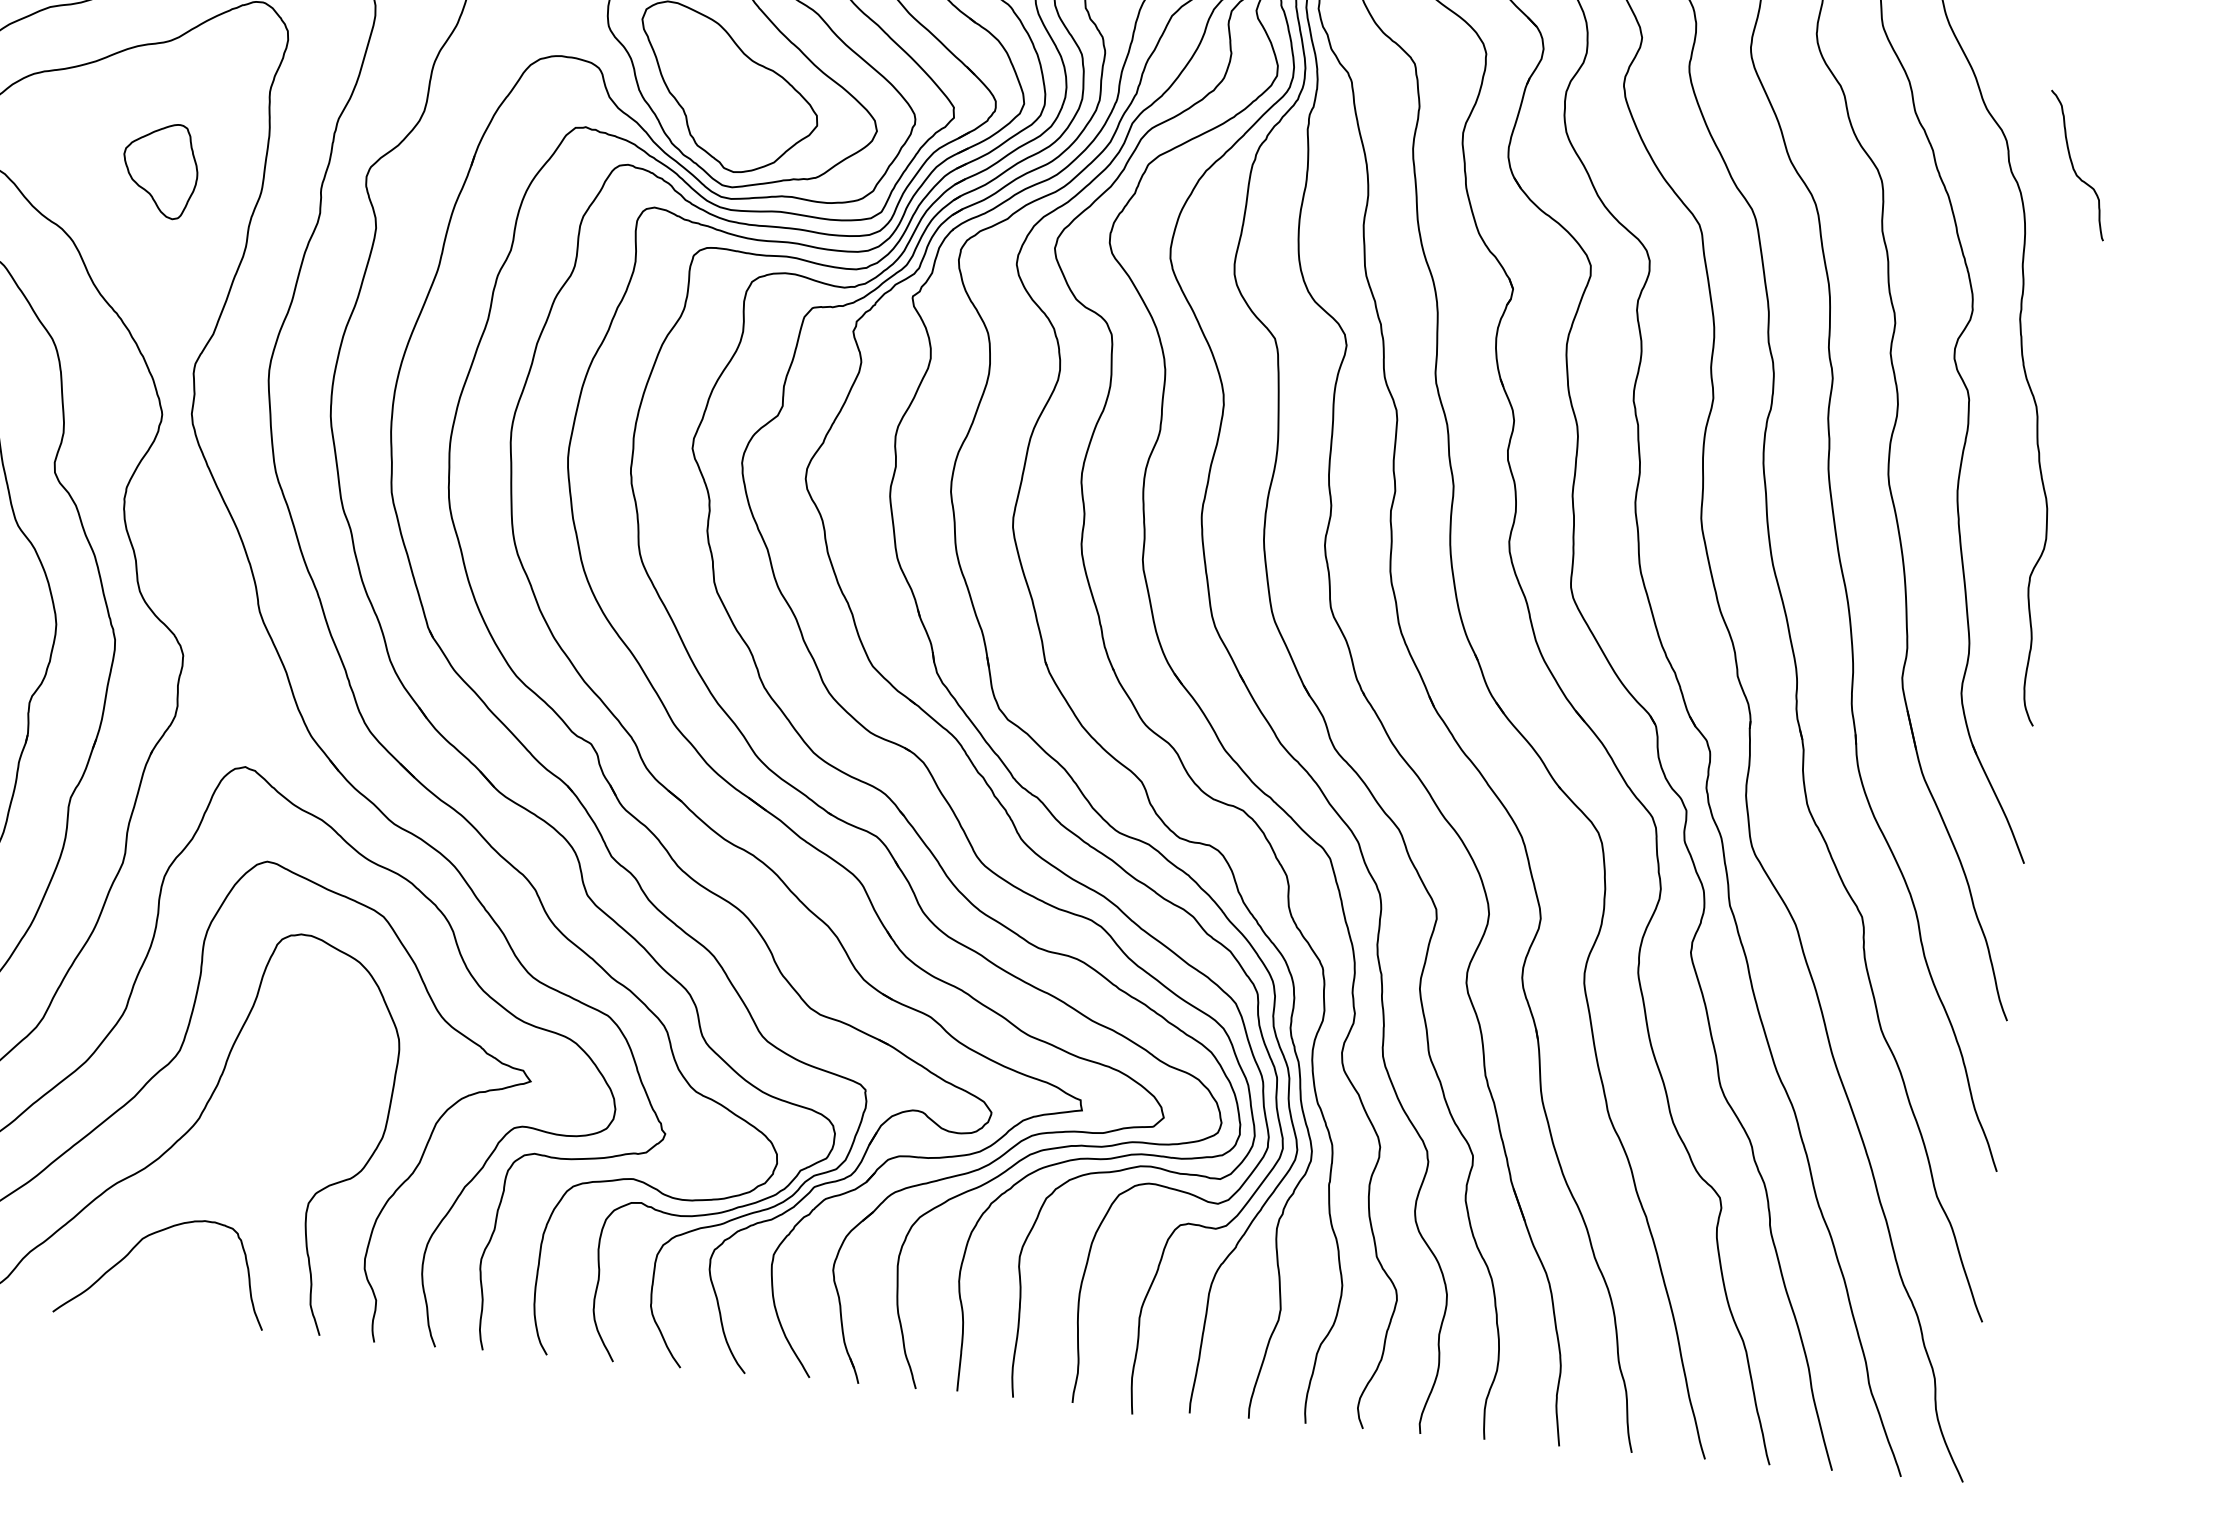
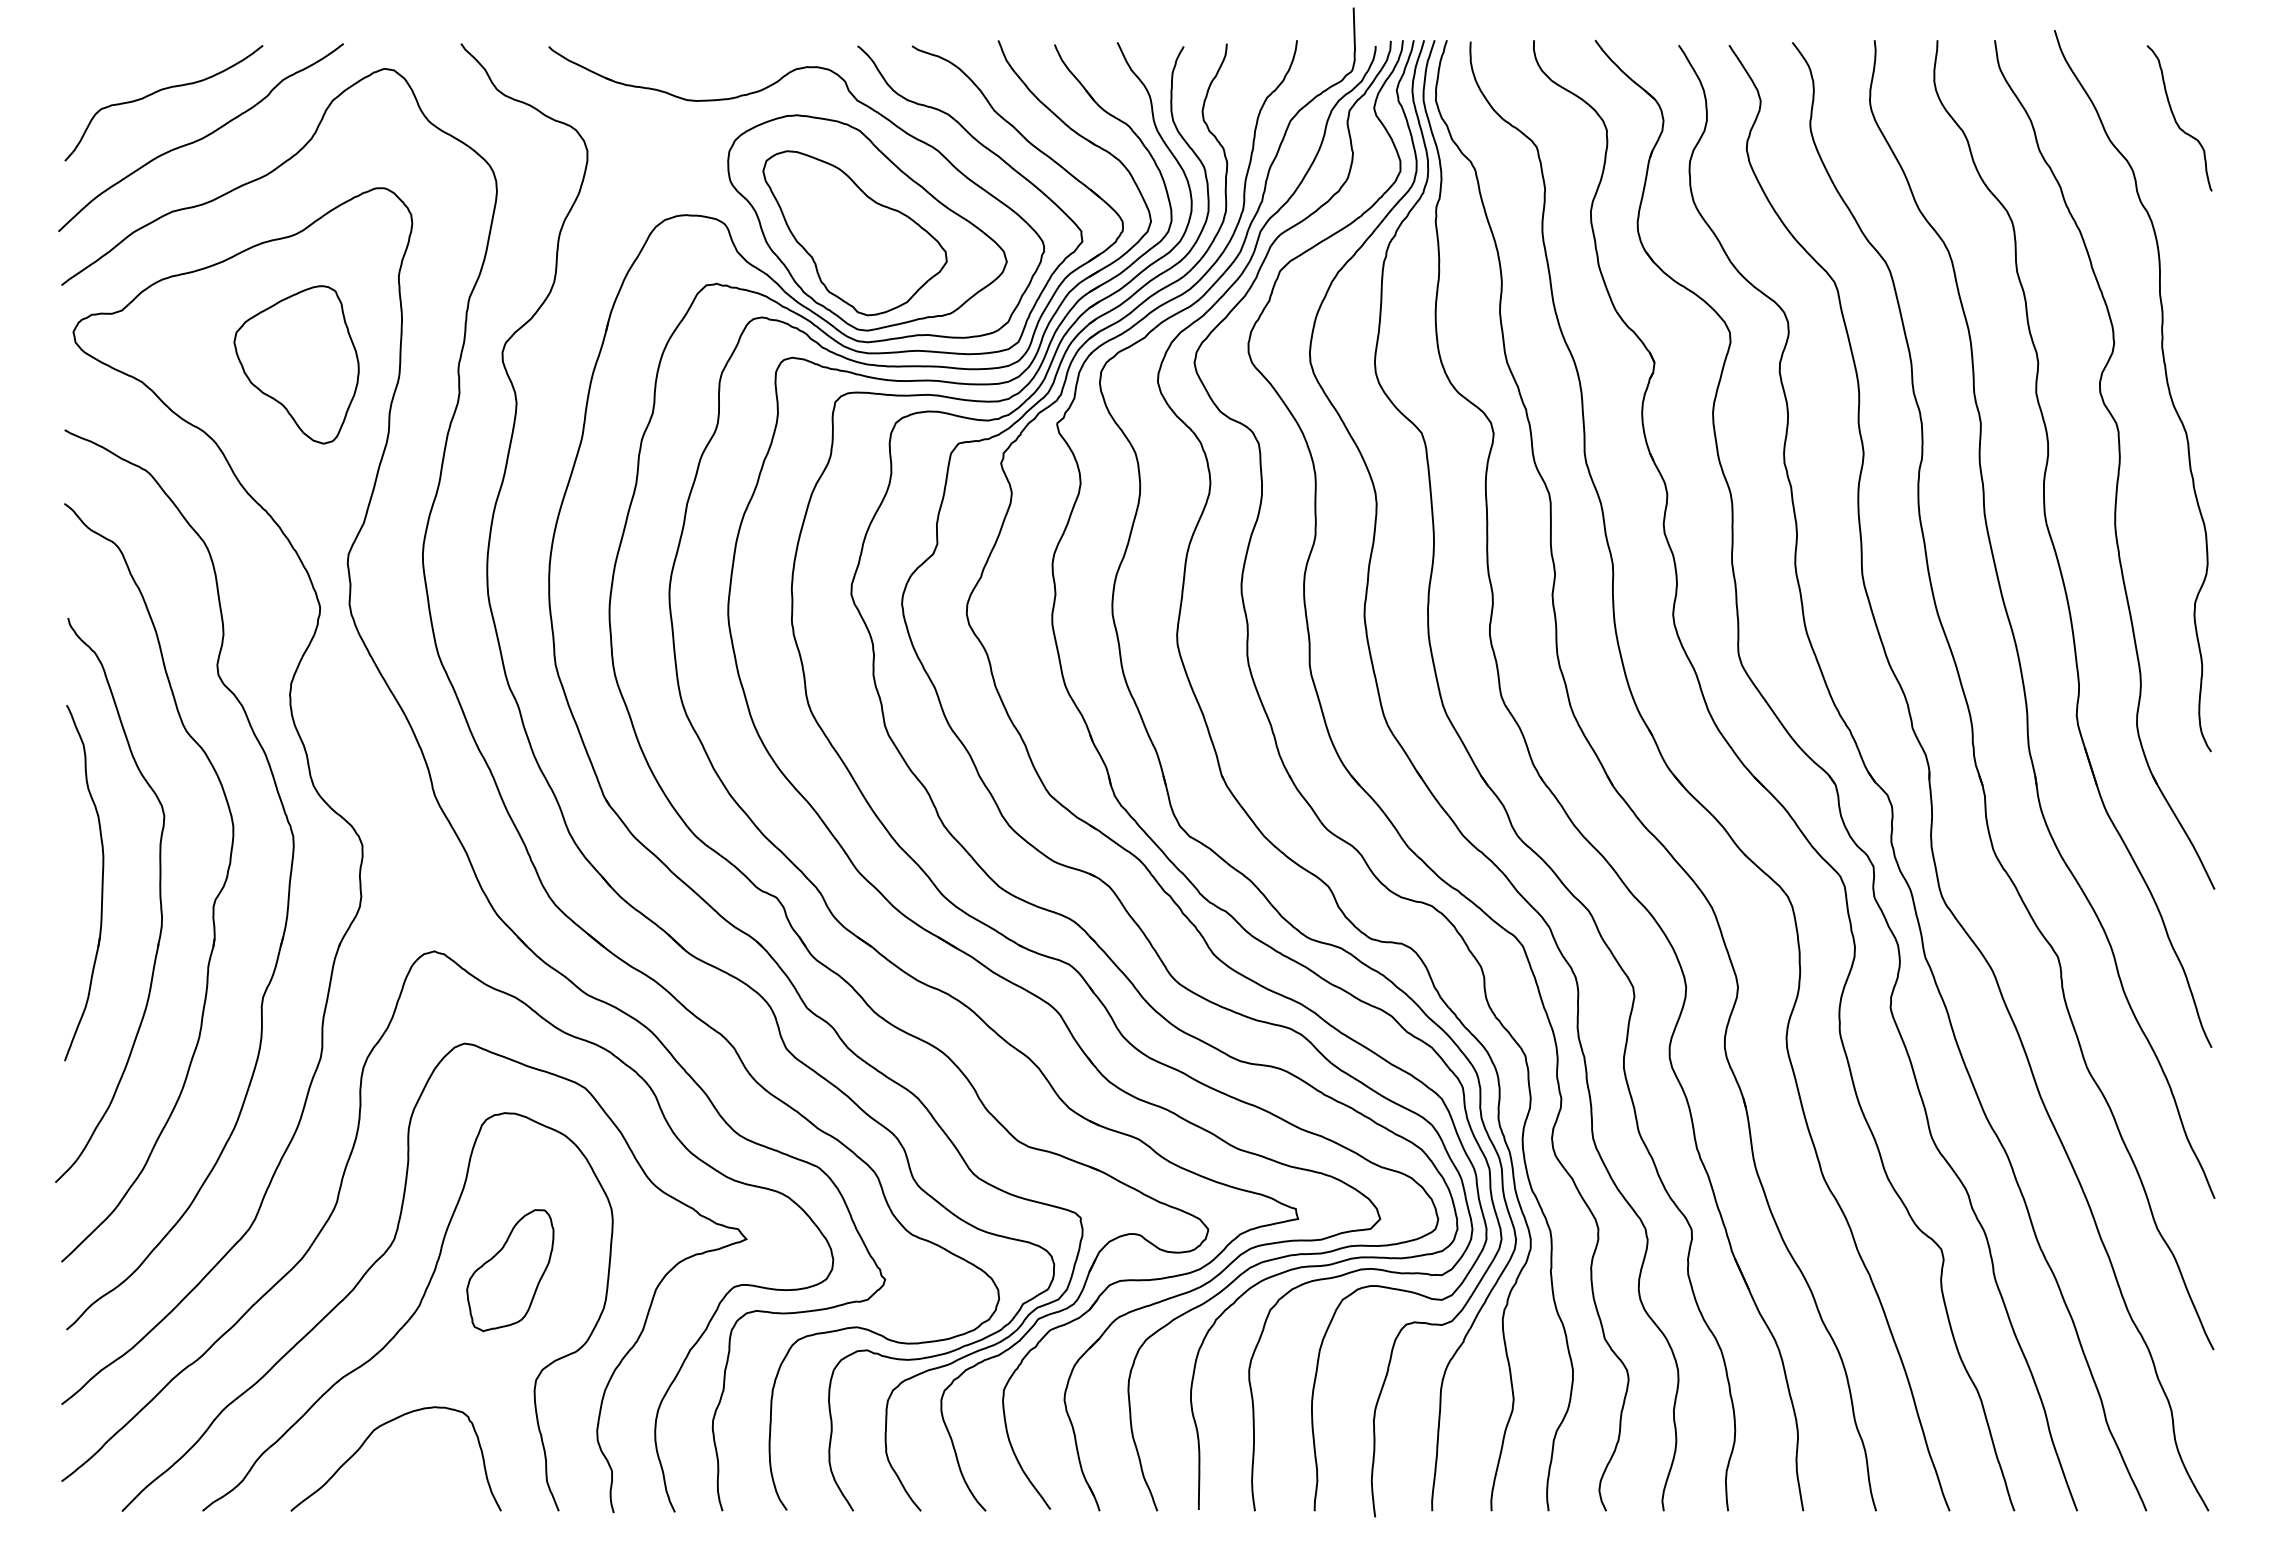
curve: (2074, 167) -> (2176, 120), moved
part: (160, 170) -> (296, 364), size x1.67
part: (292, 1091) -> (510, 1270), added

